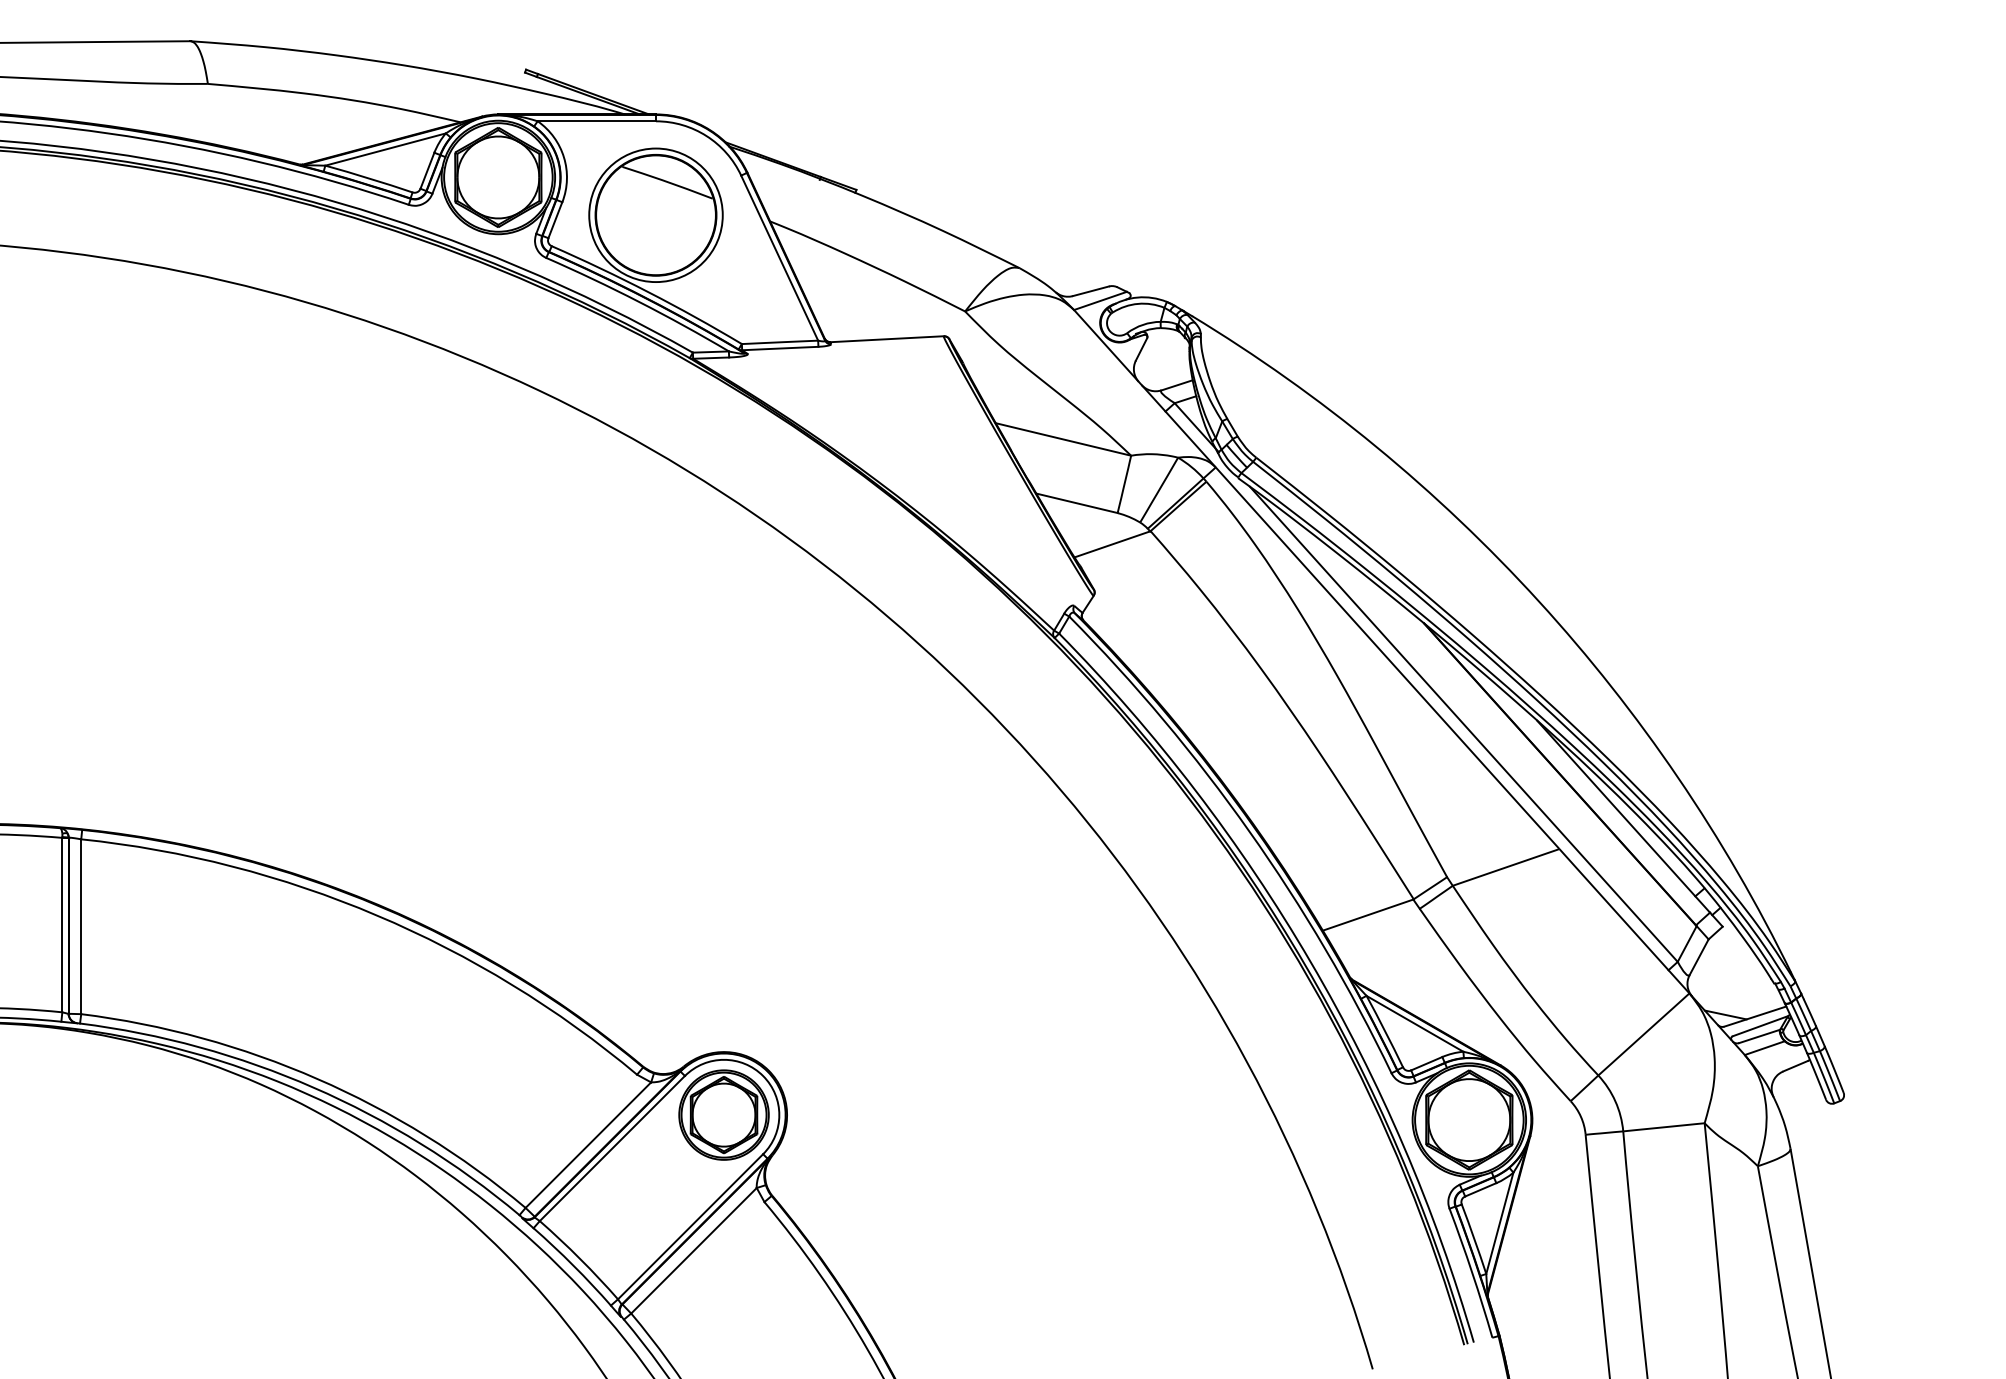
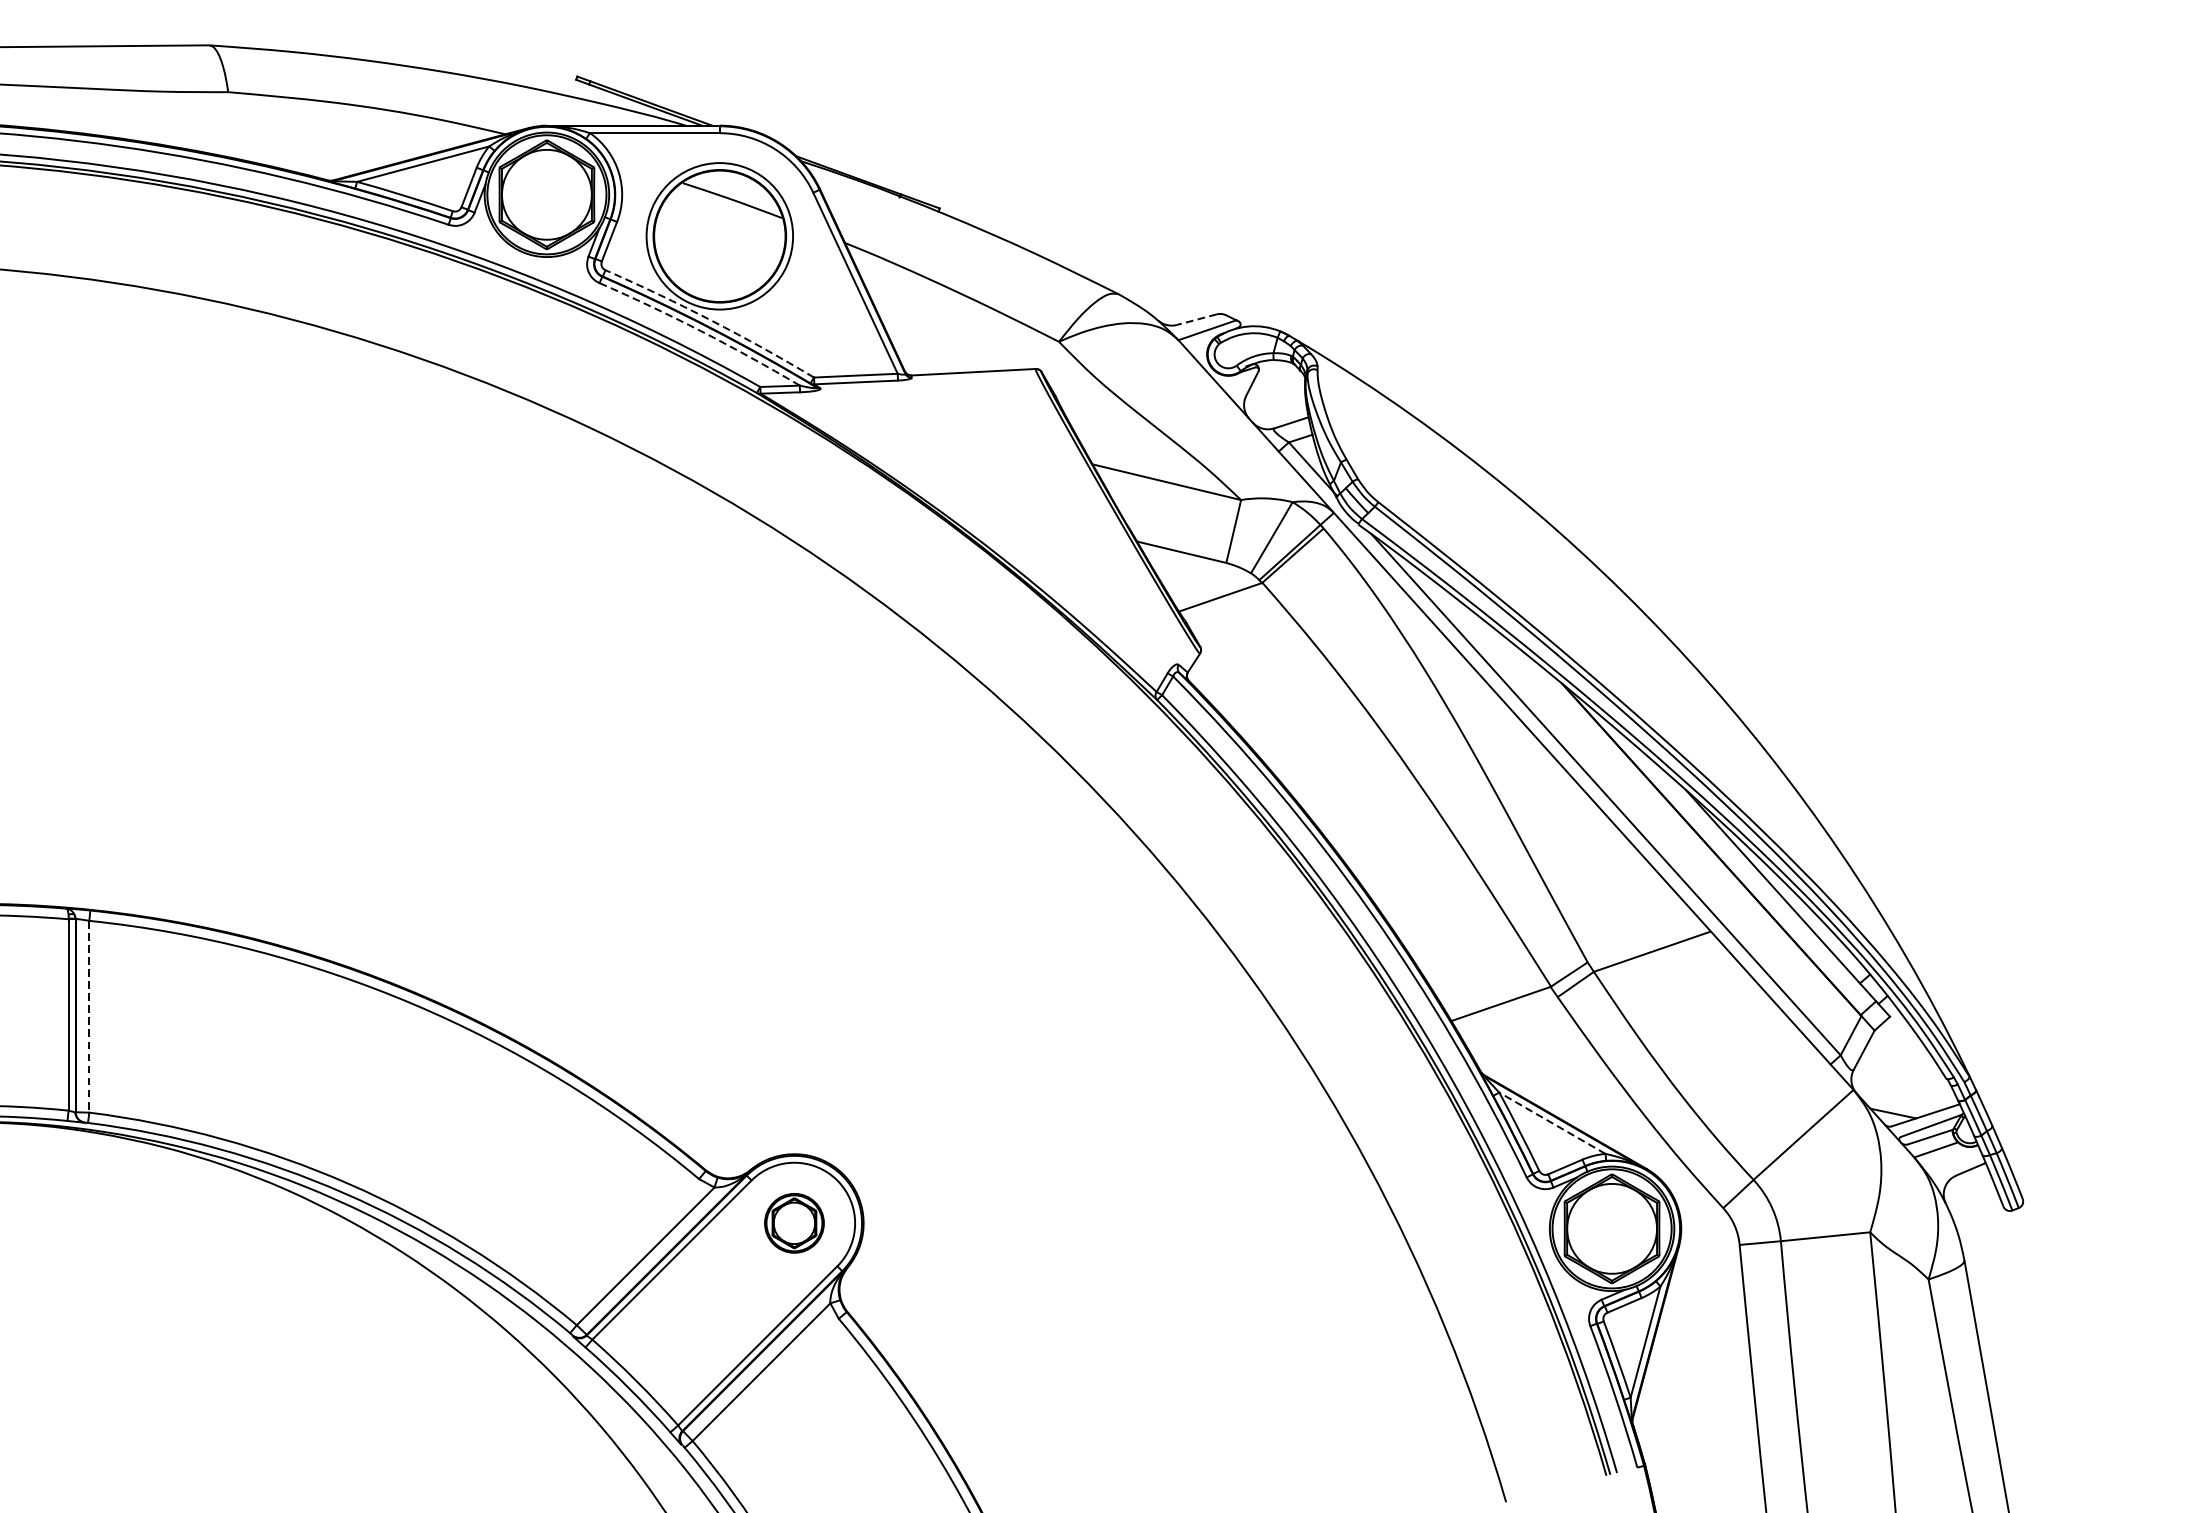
line: (1090, 291) -> (1196, 319), solid -> dashed
arc: (648, 292) -> (711, 320), solid -> dashed
arc: (639, 301) -> (701, 330), solid -> dashed
line: (81, 927) -> (89, 1017), solid -> dashed
line: (1414, 1023) -> (1551, 1122), solid -> dashed
part: (723, 1114) -> (793, 1222), size x0.6

